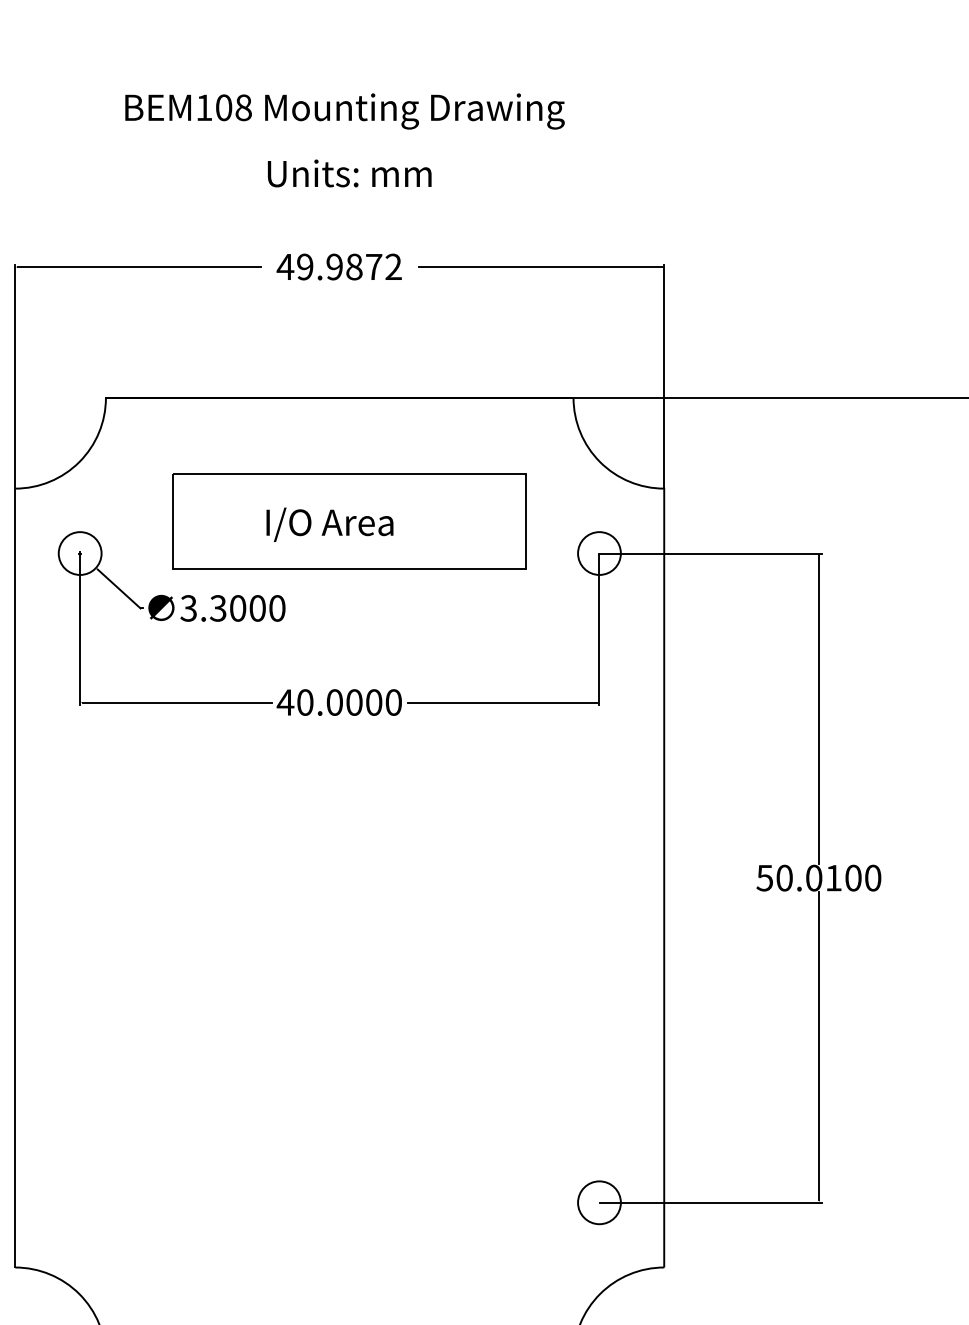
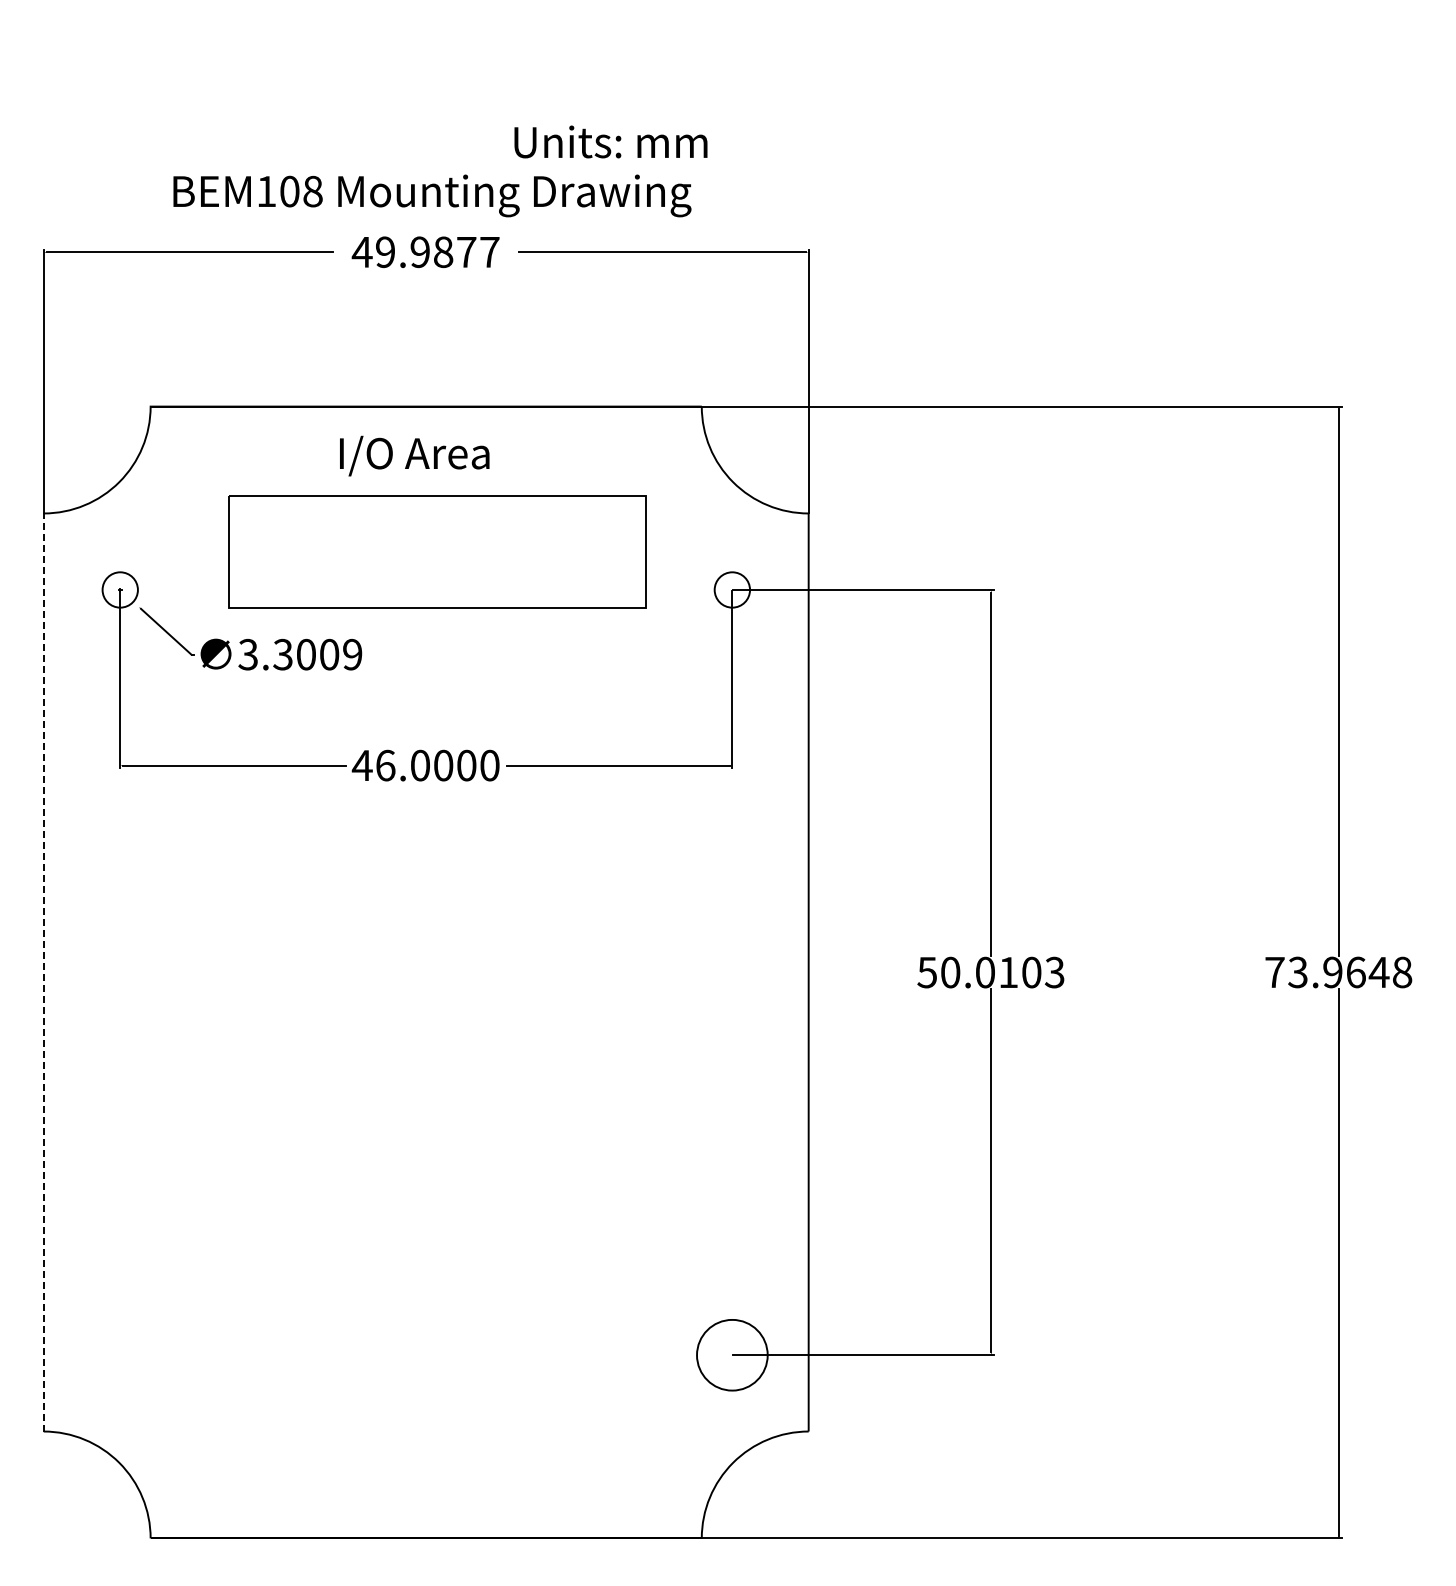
text: (345, 111) -> (432, 195), moved
text: (349, 173) -> (610, 141), moved
text: (393, 266) -> (489, 251), 49.9872 -> 49.9877
text: (329, 524) -> (414, 455), moved
circle: (80, 553) -> (120, 589), size x0.7
circle: (599, 553) -> (732, 589), size x0.7
text: (277, 608) -> (352, 654), 3.3000 -> 3.3009
text: (305, 702) -> (385, 765), 40.0000 -> 46.0000
line: (15, 878) -> (43, 972), solid -> dashed
text: (872, 878) -> (1054, 972), 50.0100 -> 50.0103
circle: (599, 1203) -> (732, 1355), size x1.4

